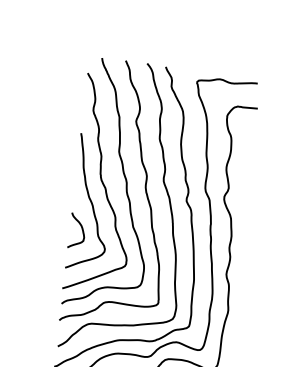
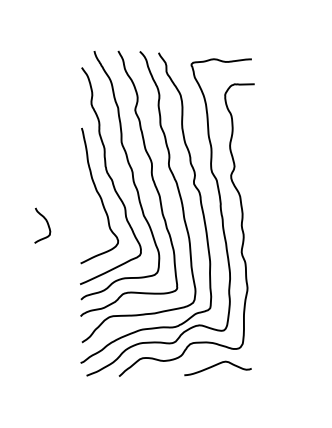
curve: (81, 228) -> (46, 222), moved

